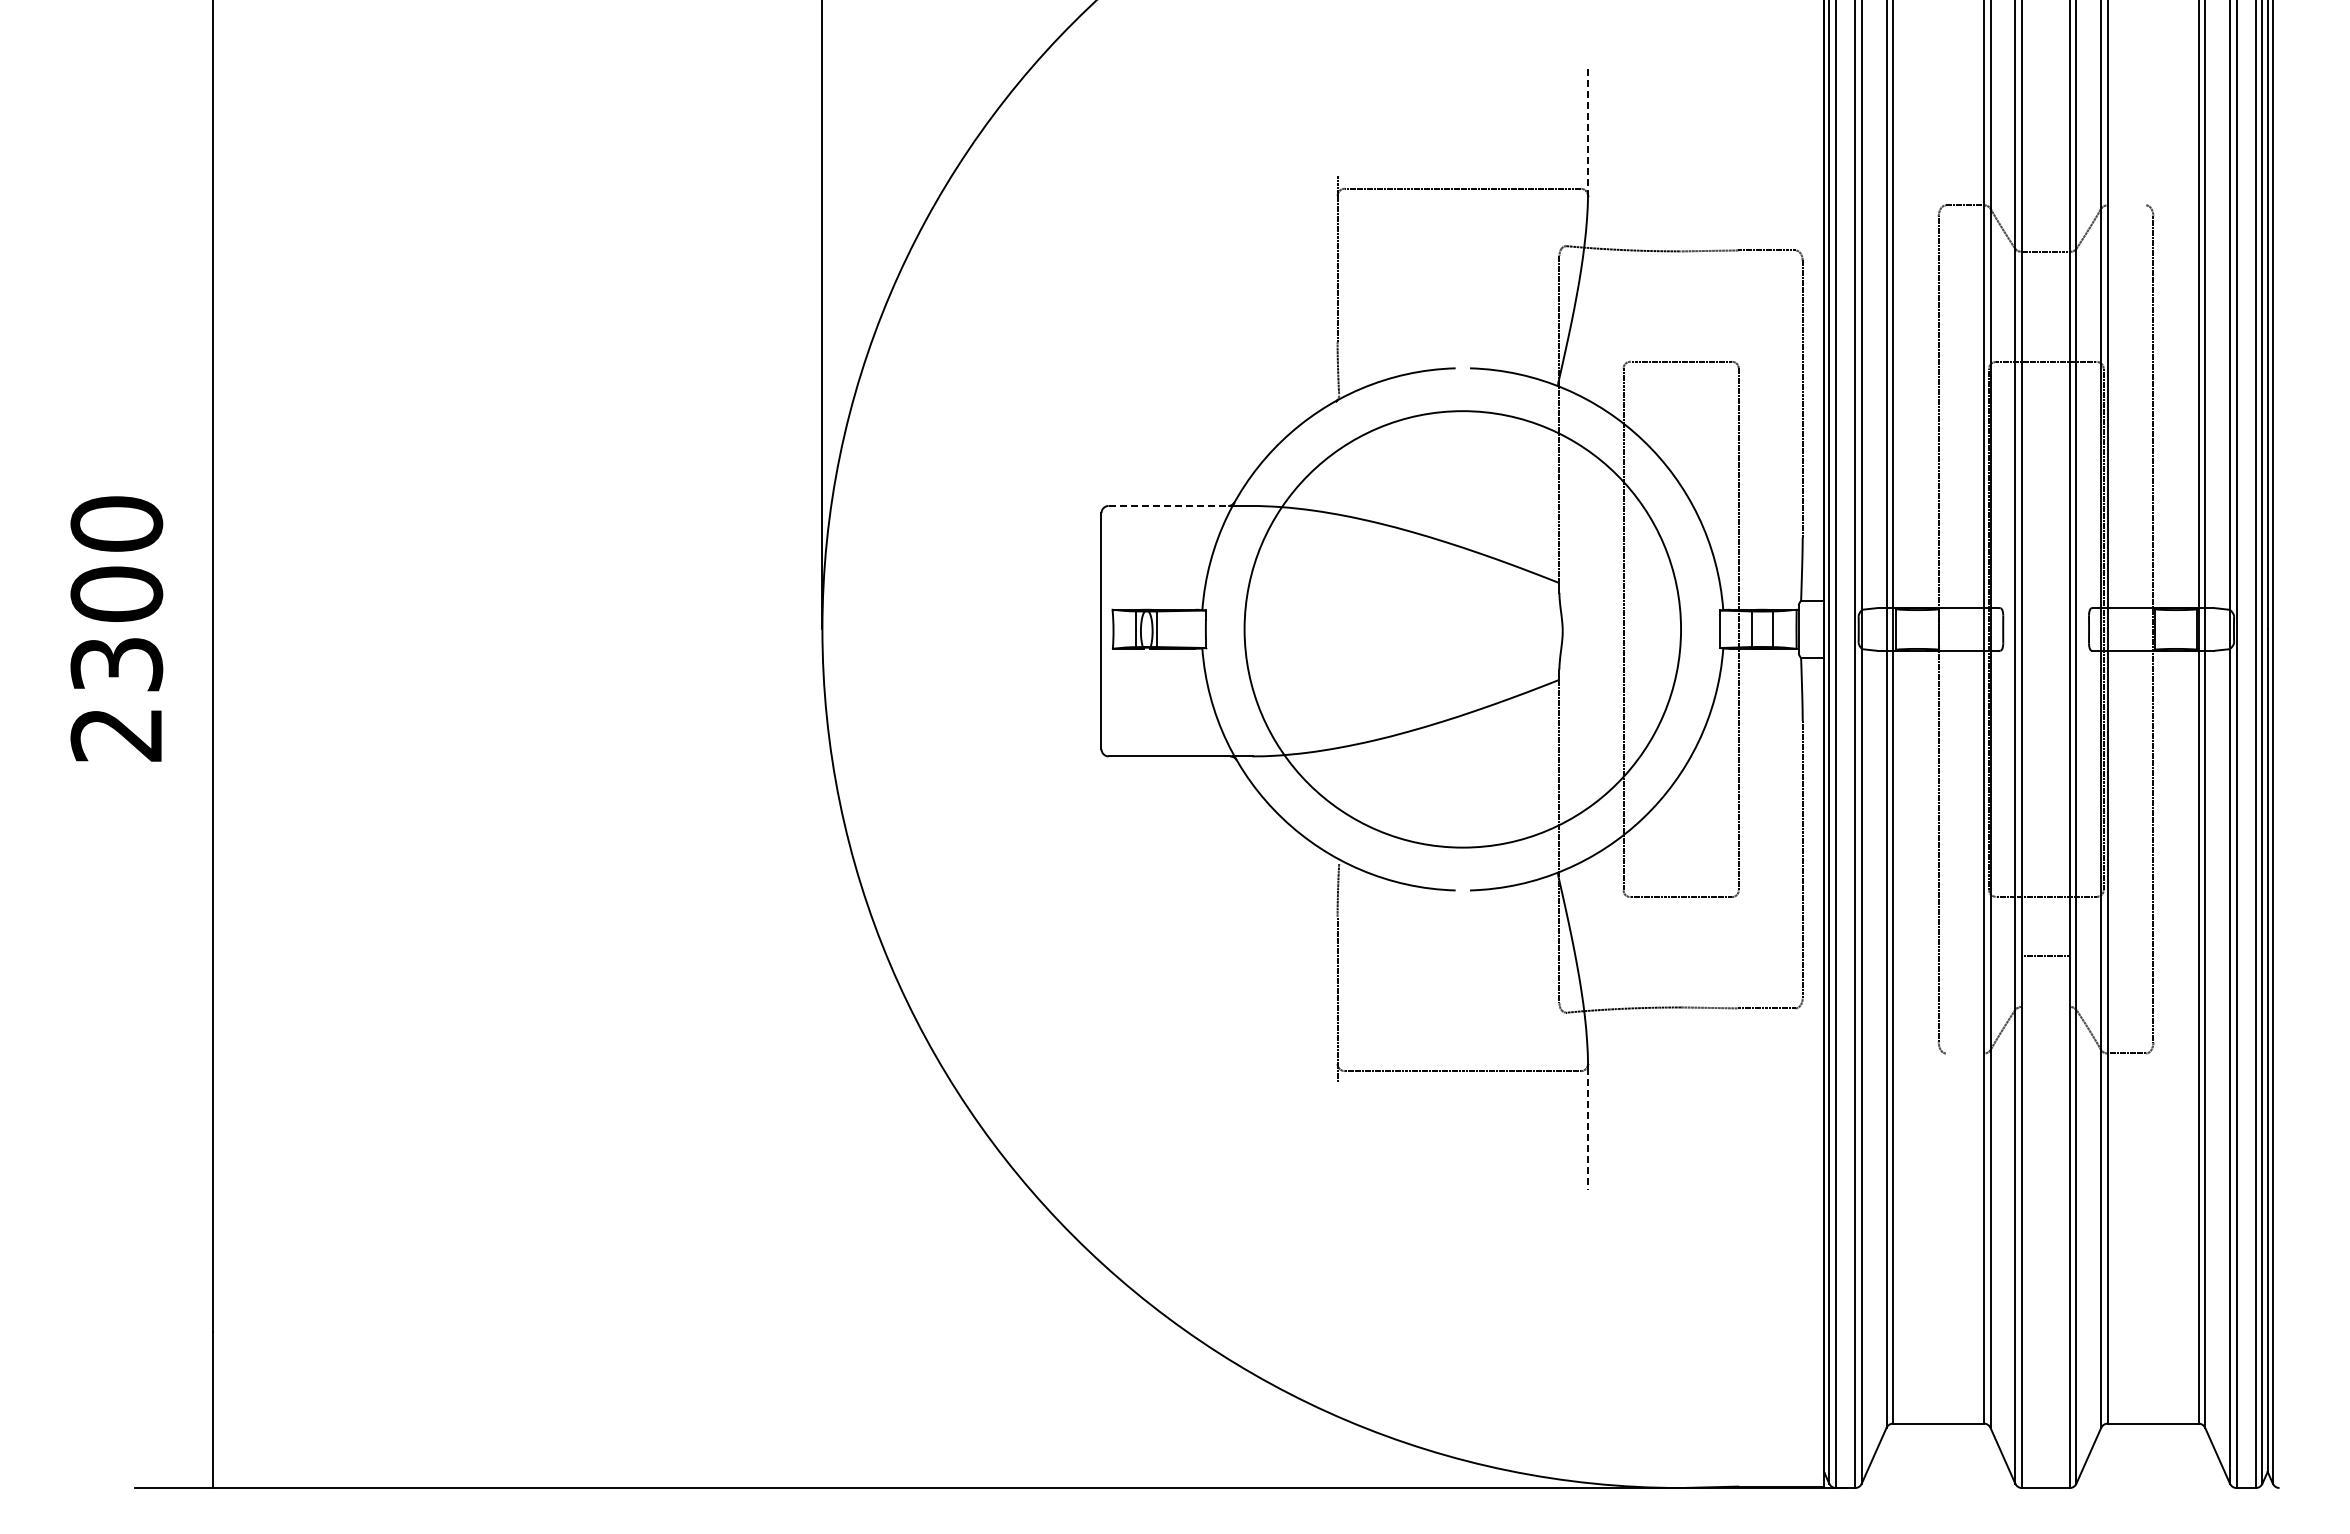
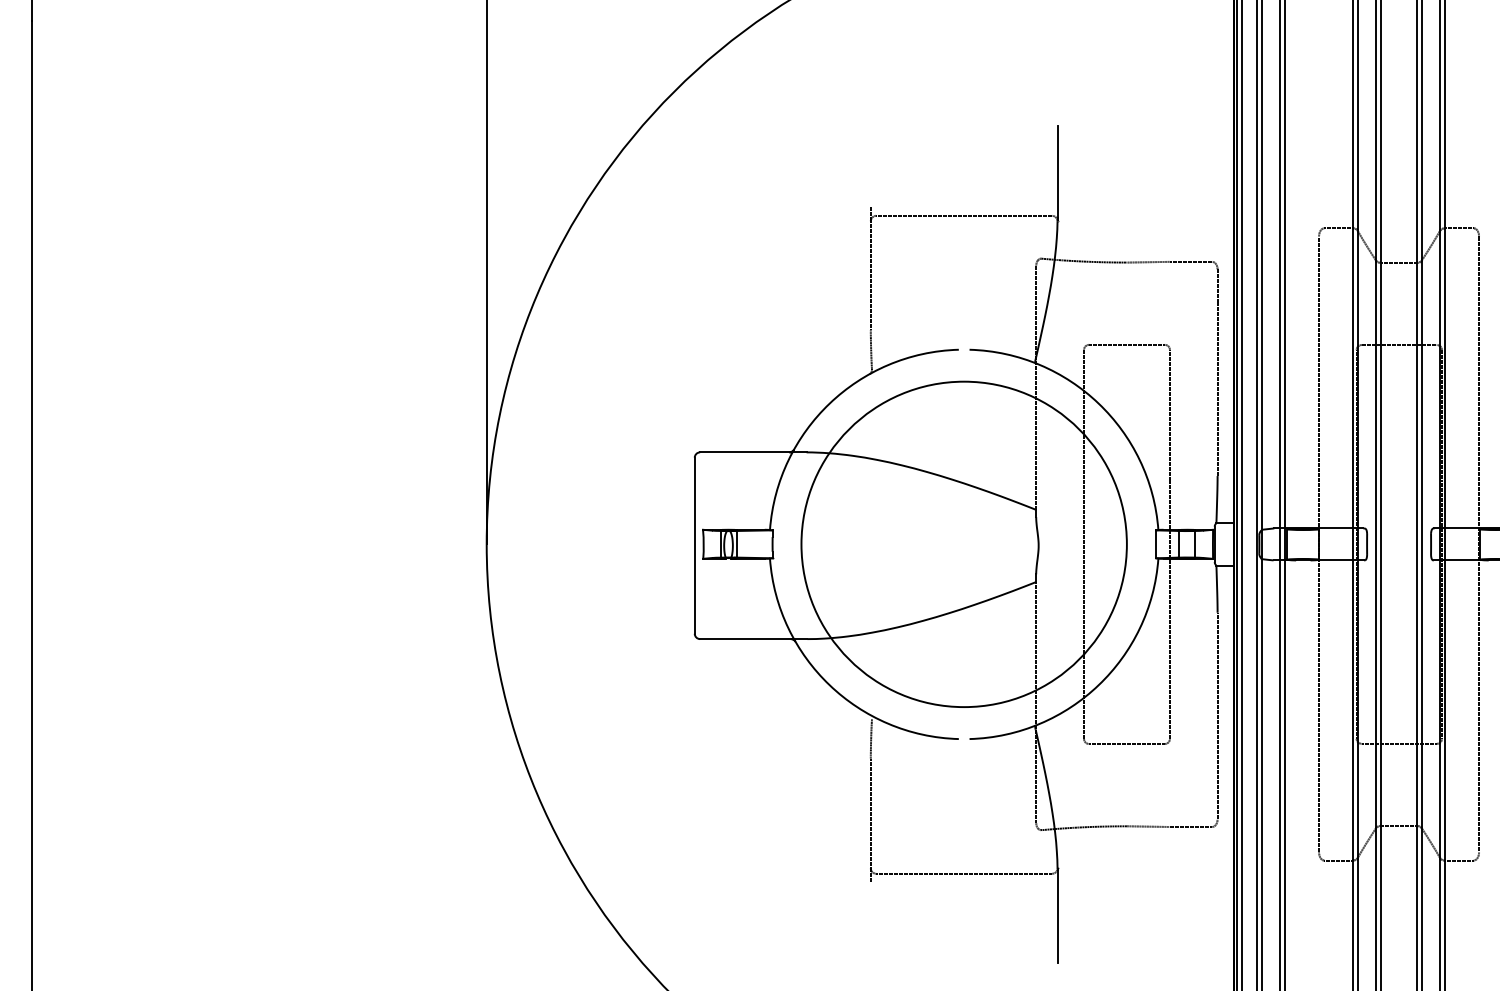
line: (1588, 130) -> (1057, 172), dashed -> solid
line: (2126, 205) -> (1459, 228), added
line: (1168, 505) -> (744, 452), dashed -> solid
line: (2045, 955) -> (1398, 825), moved
line: (1964, 1053) -> (1338, 860), added
line: (1588, 1129) -> (1057, 917), dashed -> solid

